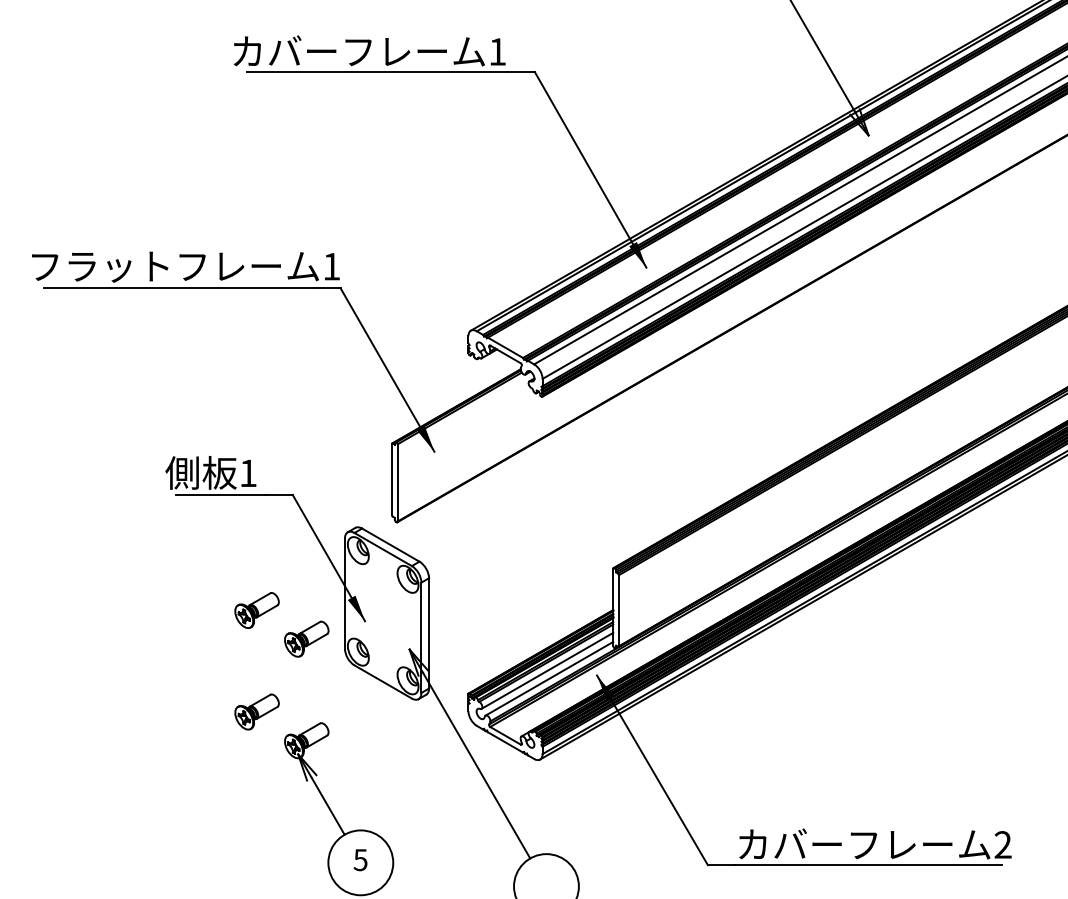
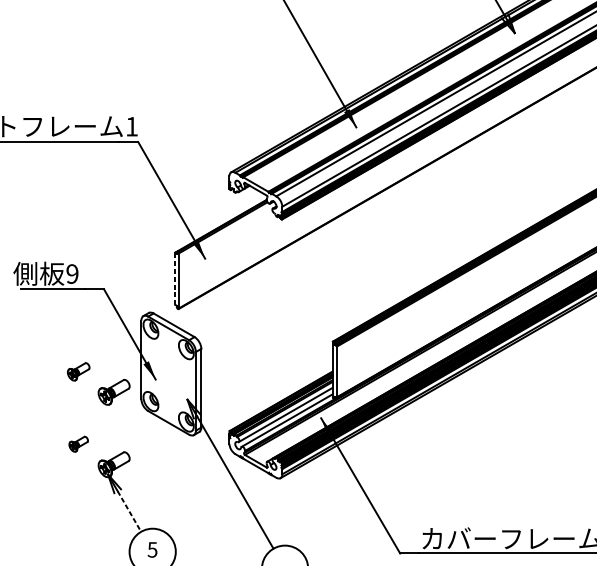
text: (248, 473) -> (72, 274), 1 -> 9
line: (391, 479) -> (174, 278), solid -> dashed
part: (256, 610) -> (78, 371), size x0.7
part: (256, 711) -> (78, 443), size x0.6
line: (328, 806) -> (129, 511), solid -> dashed

